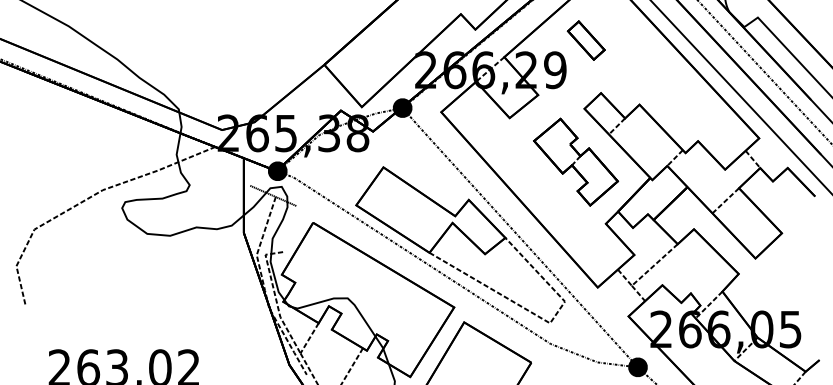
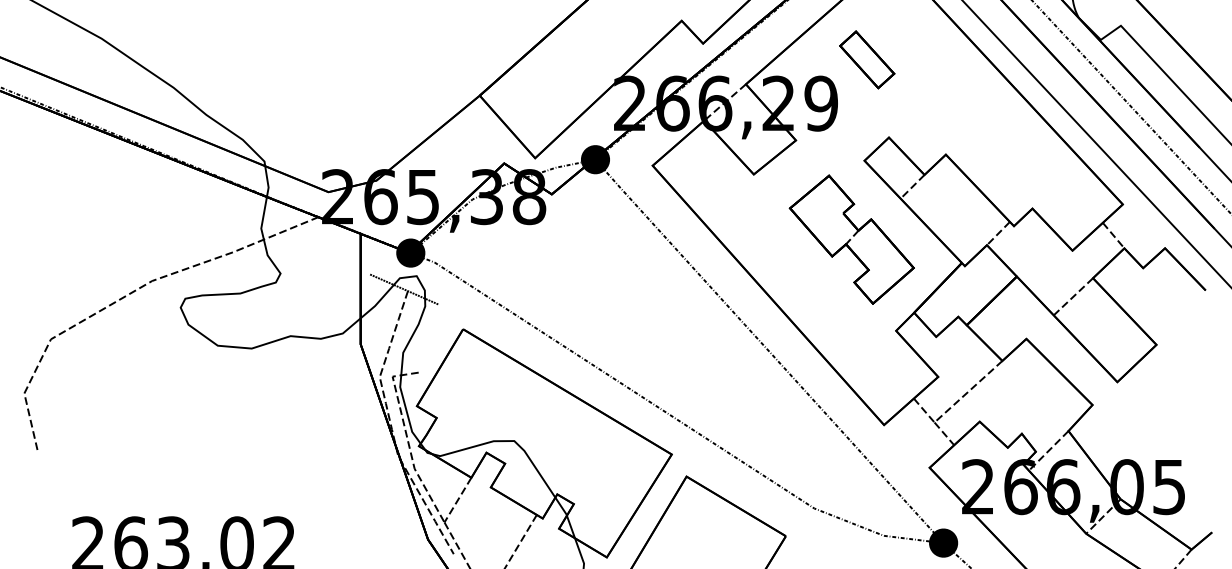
part: (466, 237) -> (689, 351), removed

